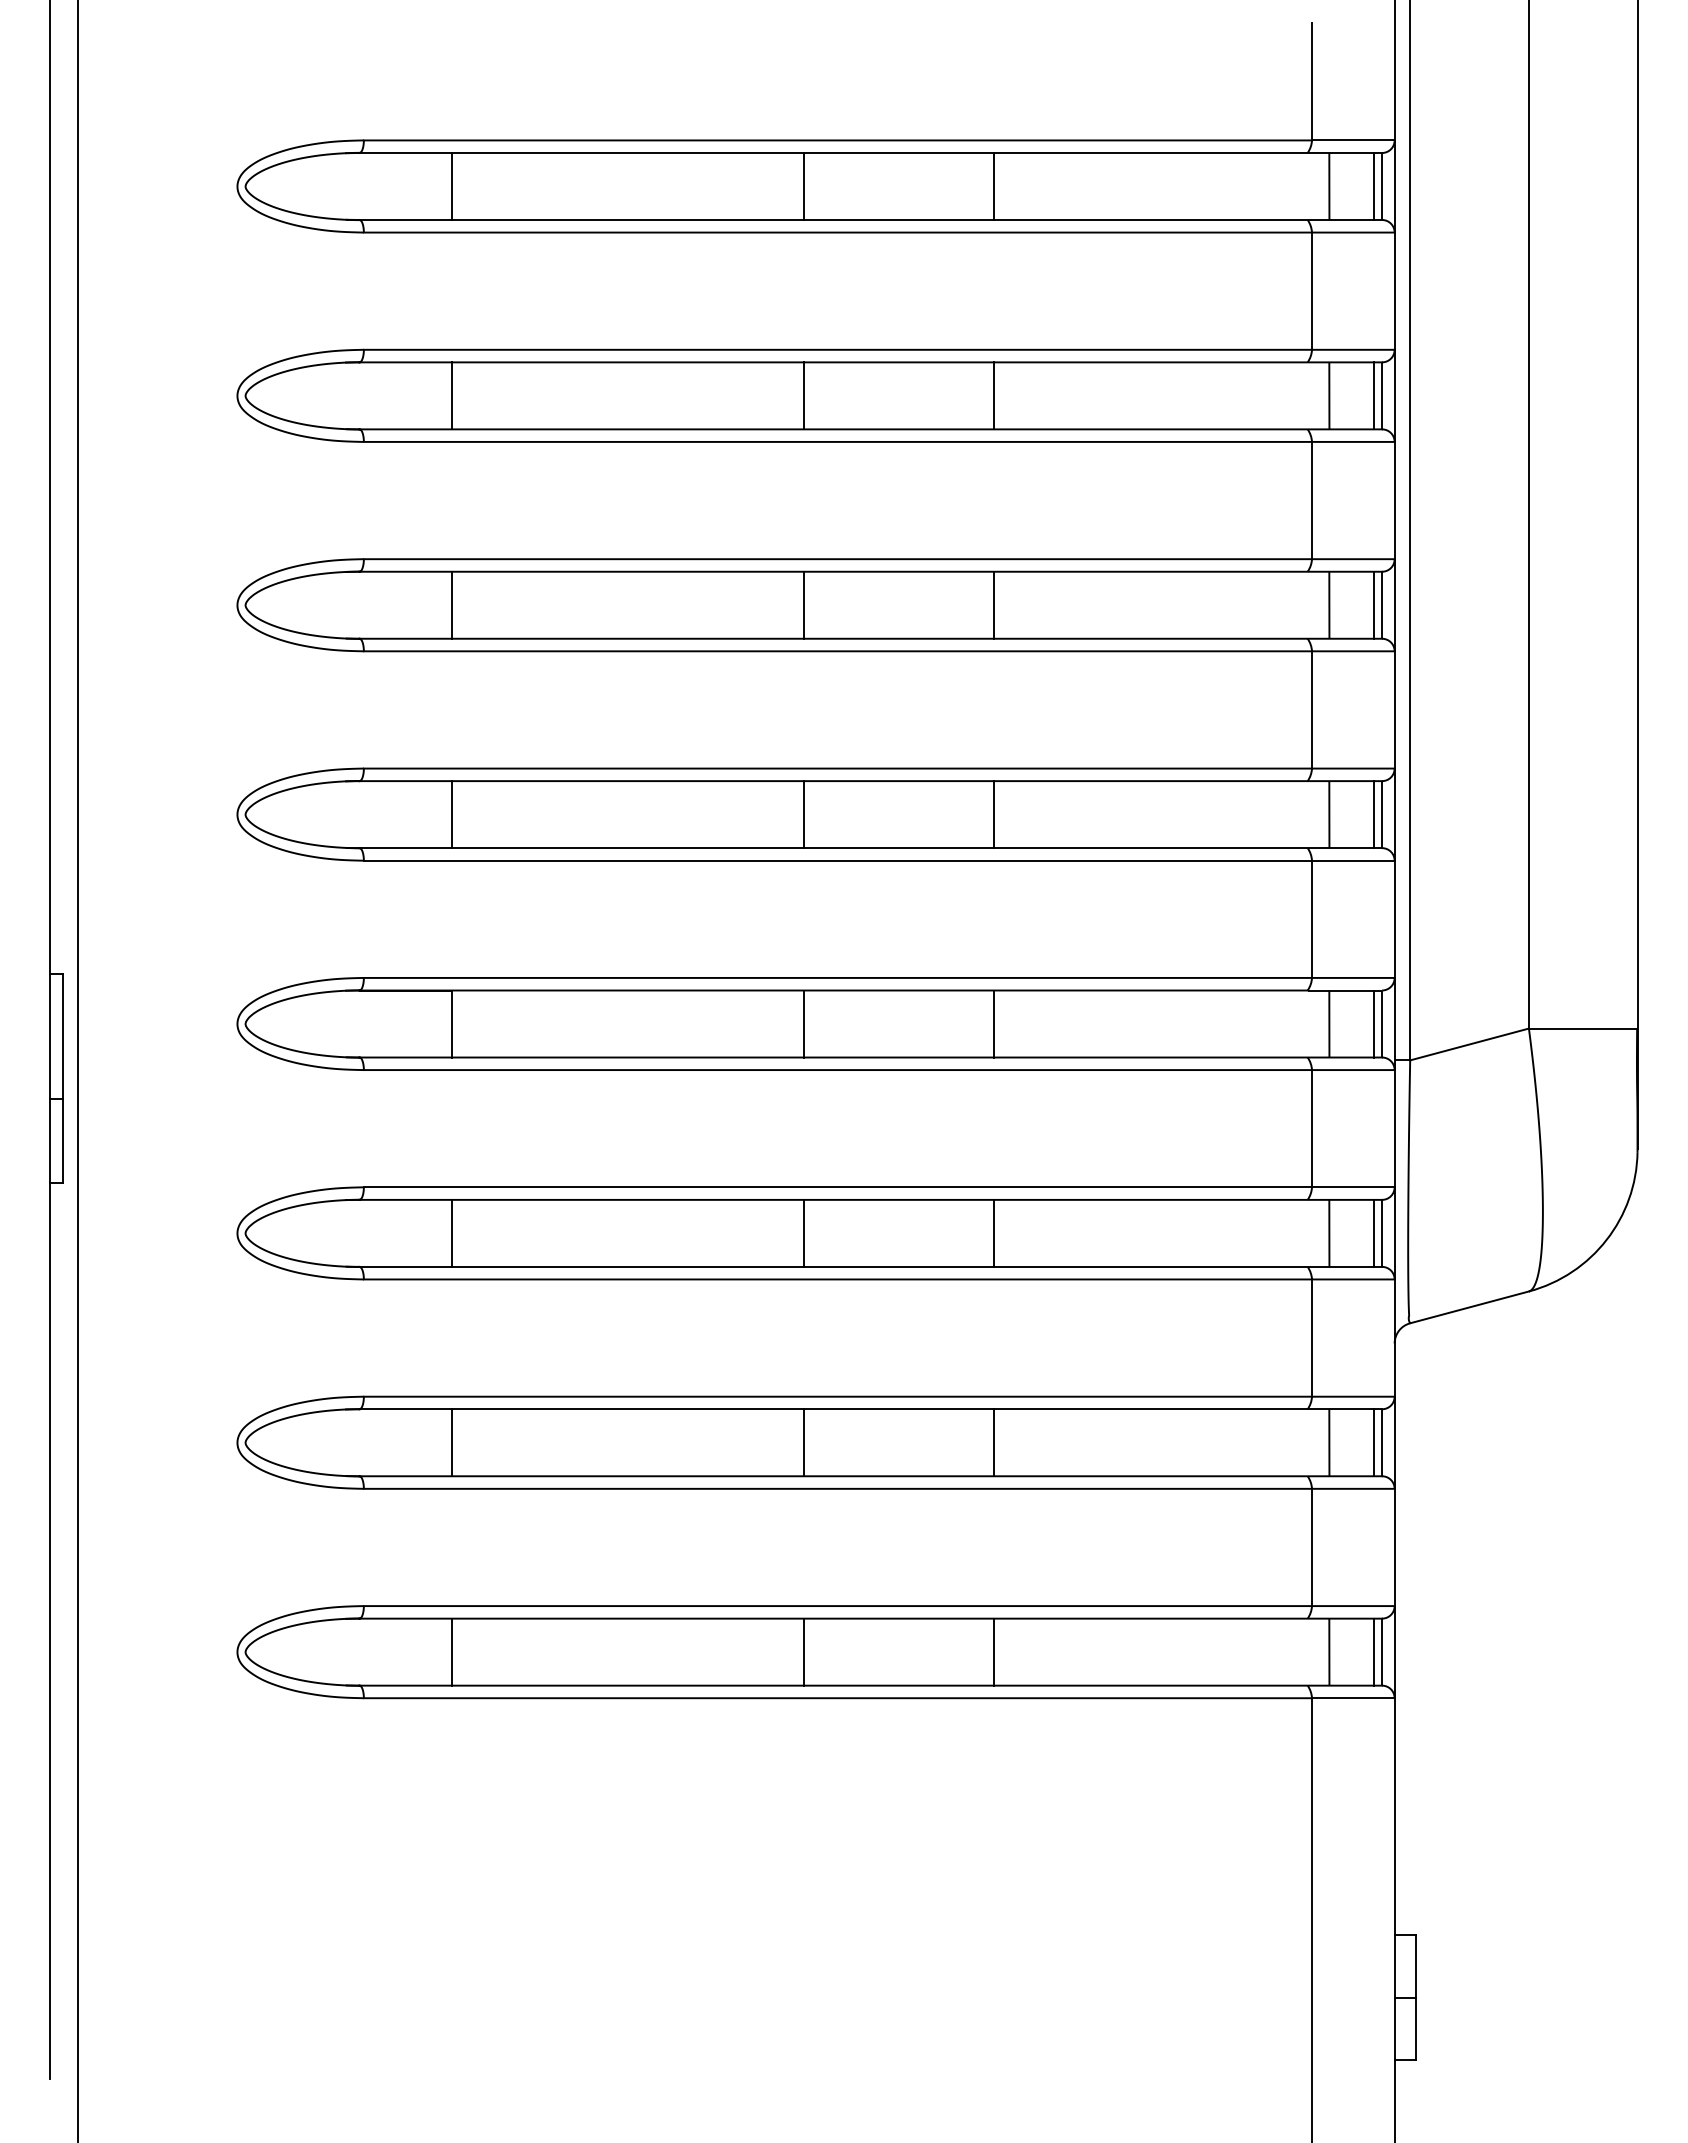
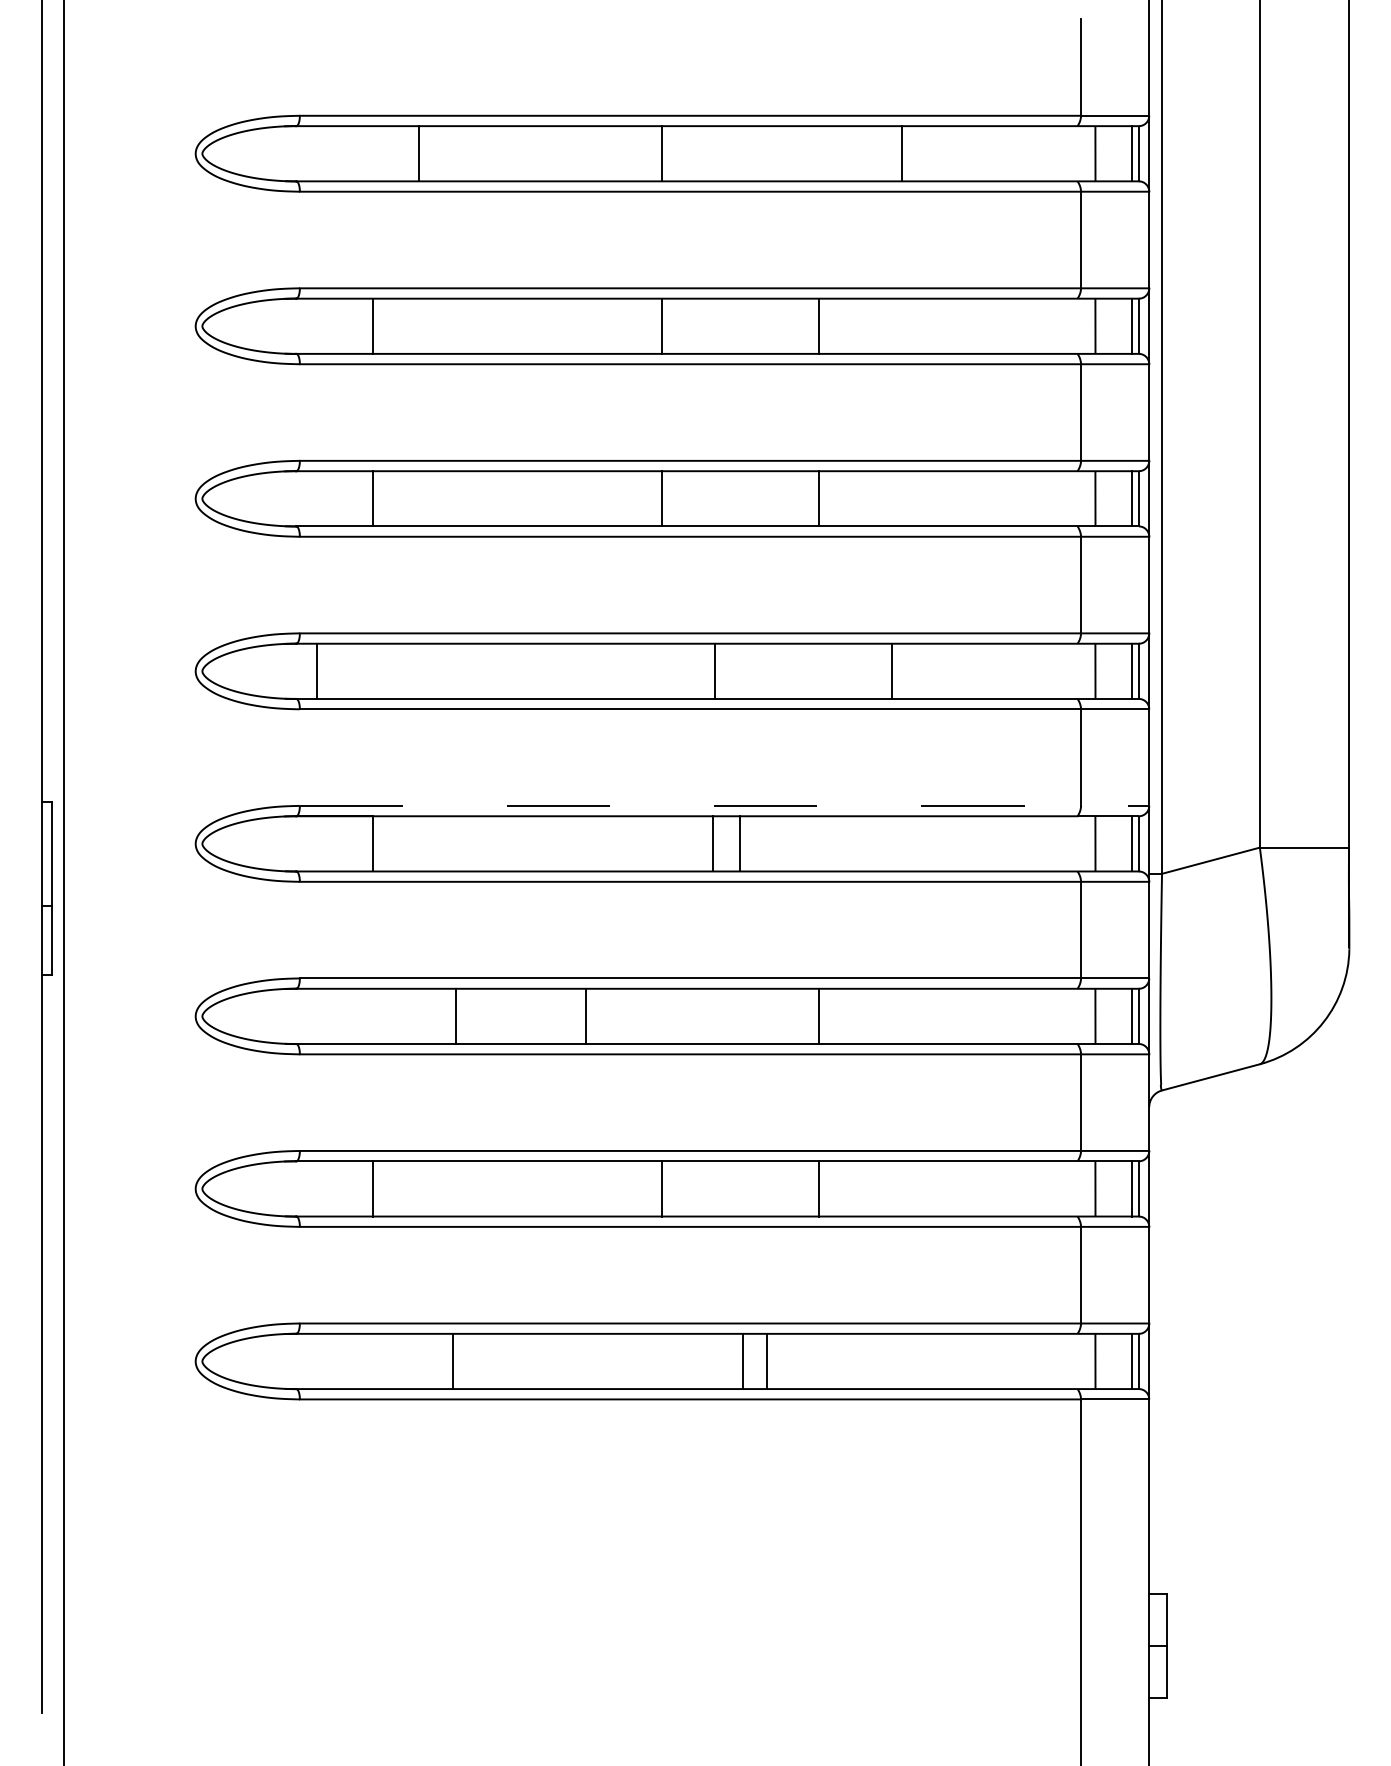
line: (452, 186) -> (419, 153), moved
line: (993, 186) -> (901, 153), moved
line: (452, 814) -> (316, 671), moved
line: (803, 814) -> (714, 671), moved
line: (993, 814) -> (891, 671), moved
line: (879, 977) -> (724, 805), solid -> dashed
line: (803, 1023) -> (712, 843), moved
line: (993, 1023) -> (739, 843), moved
line: (452, 1232) -> (456, 1015), moved
line: (803, 1232) -> (585, 1015), moved
line: (452, 1651) -> (453, 1360), moved
line: (803, 1651) -> (742, 1360), moved
line: (993, 1651) -> (766, 1360), moved

